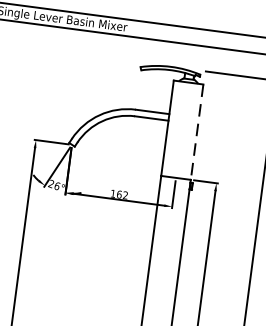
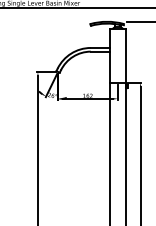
line: (197, 131) -> (126, 55), dashed -> solid

